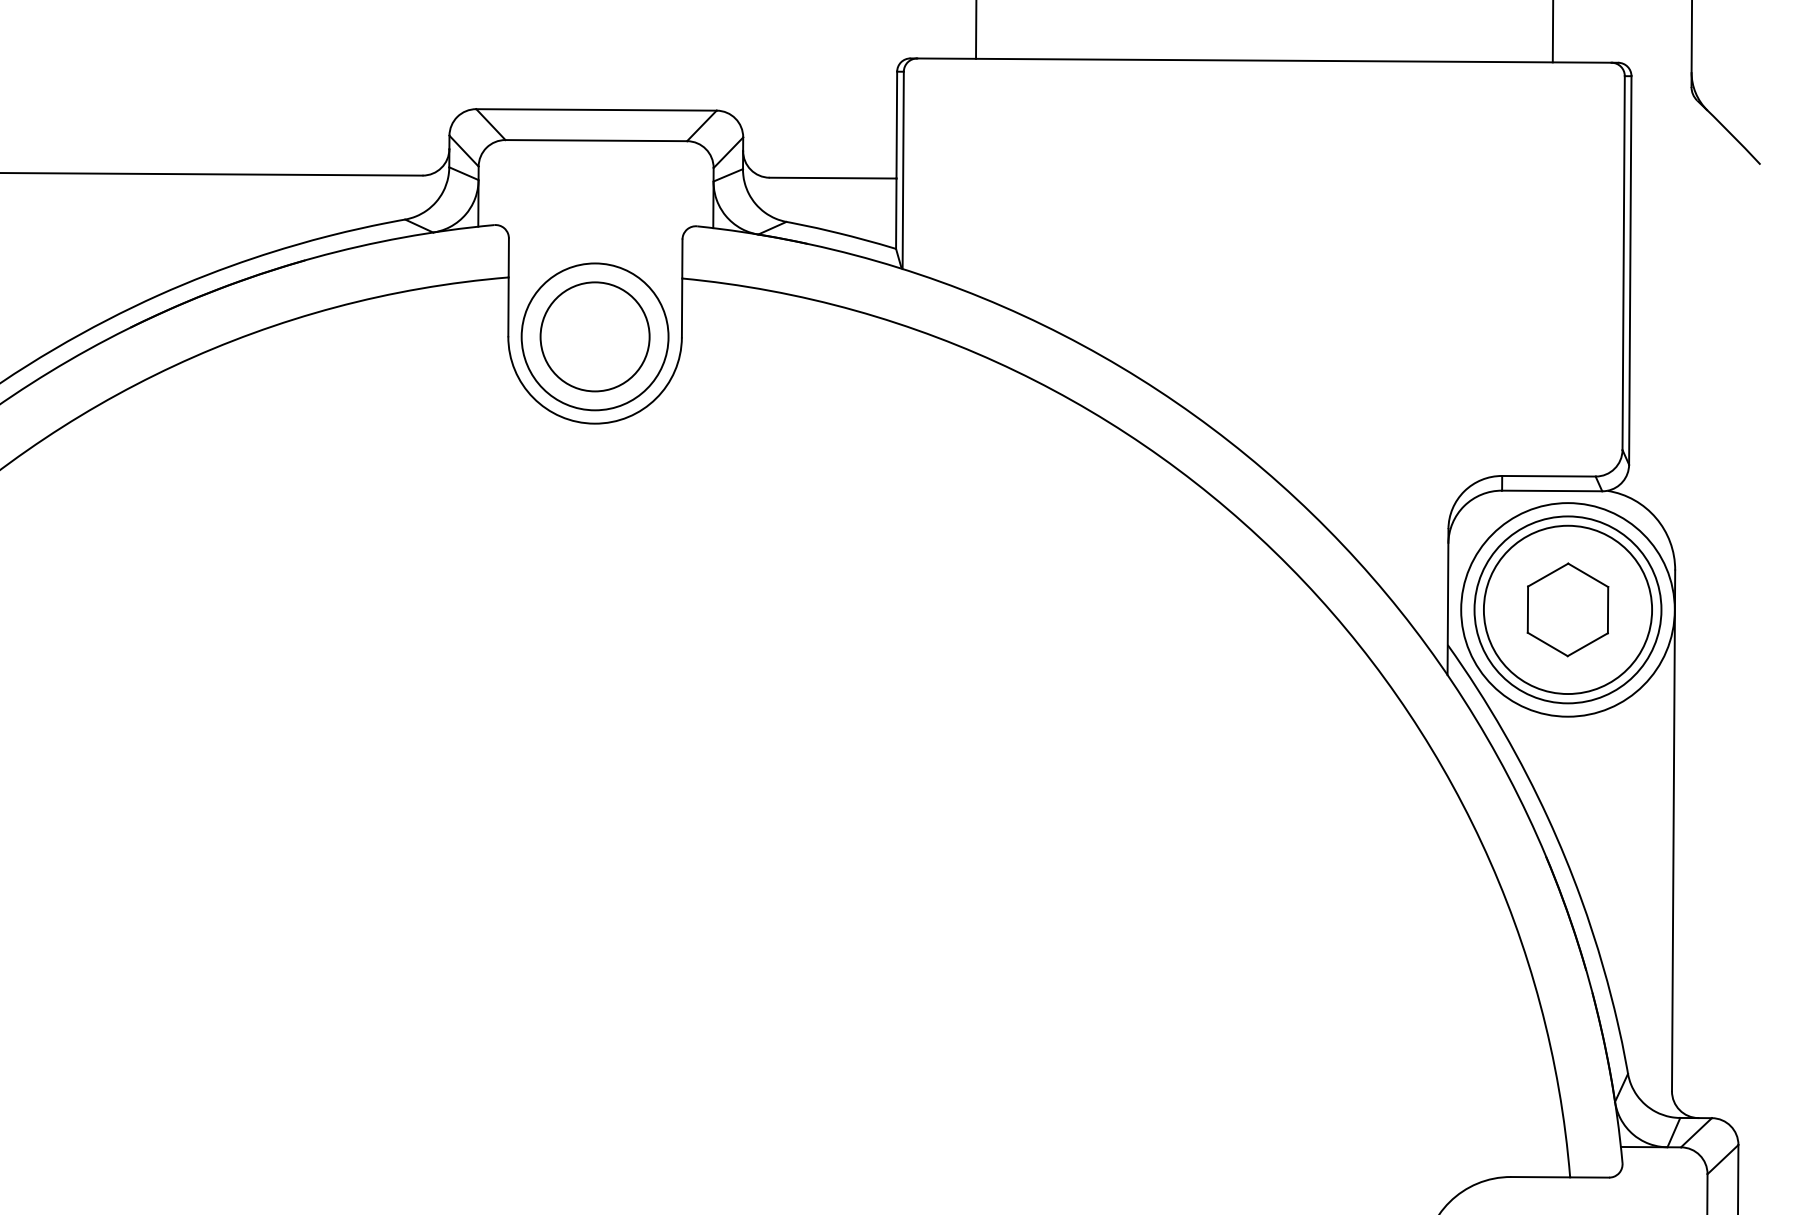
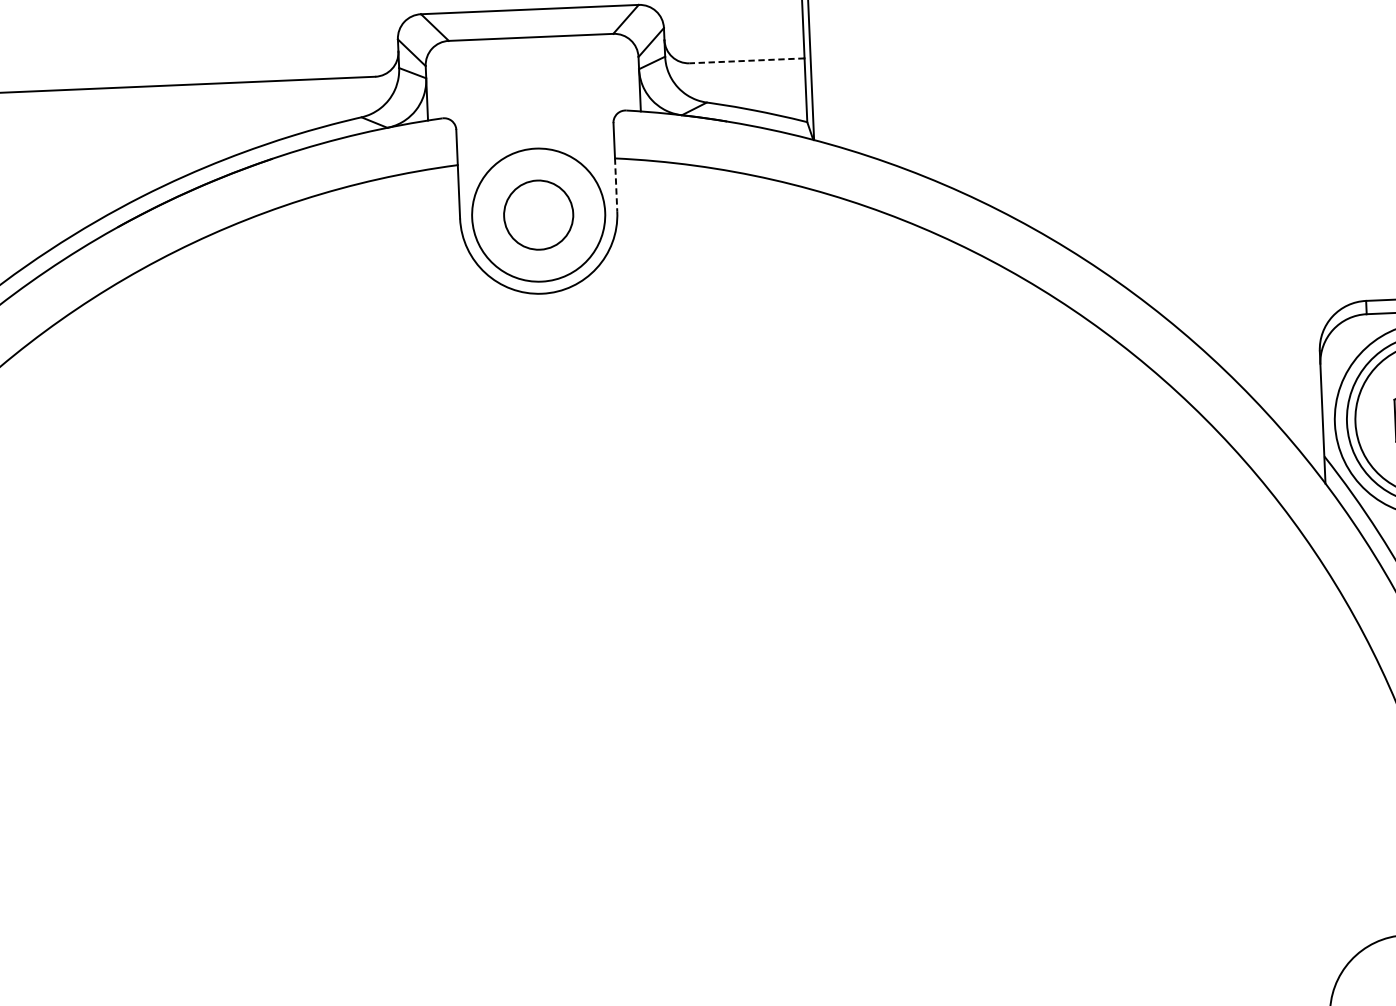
line: (832, 178) -> (746, 61), solid -> dashed
line: (682, 308) -> (616, 185), solid -> dashed
circle: (594, 336) -> (538, 214), size x0.7

